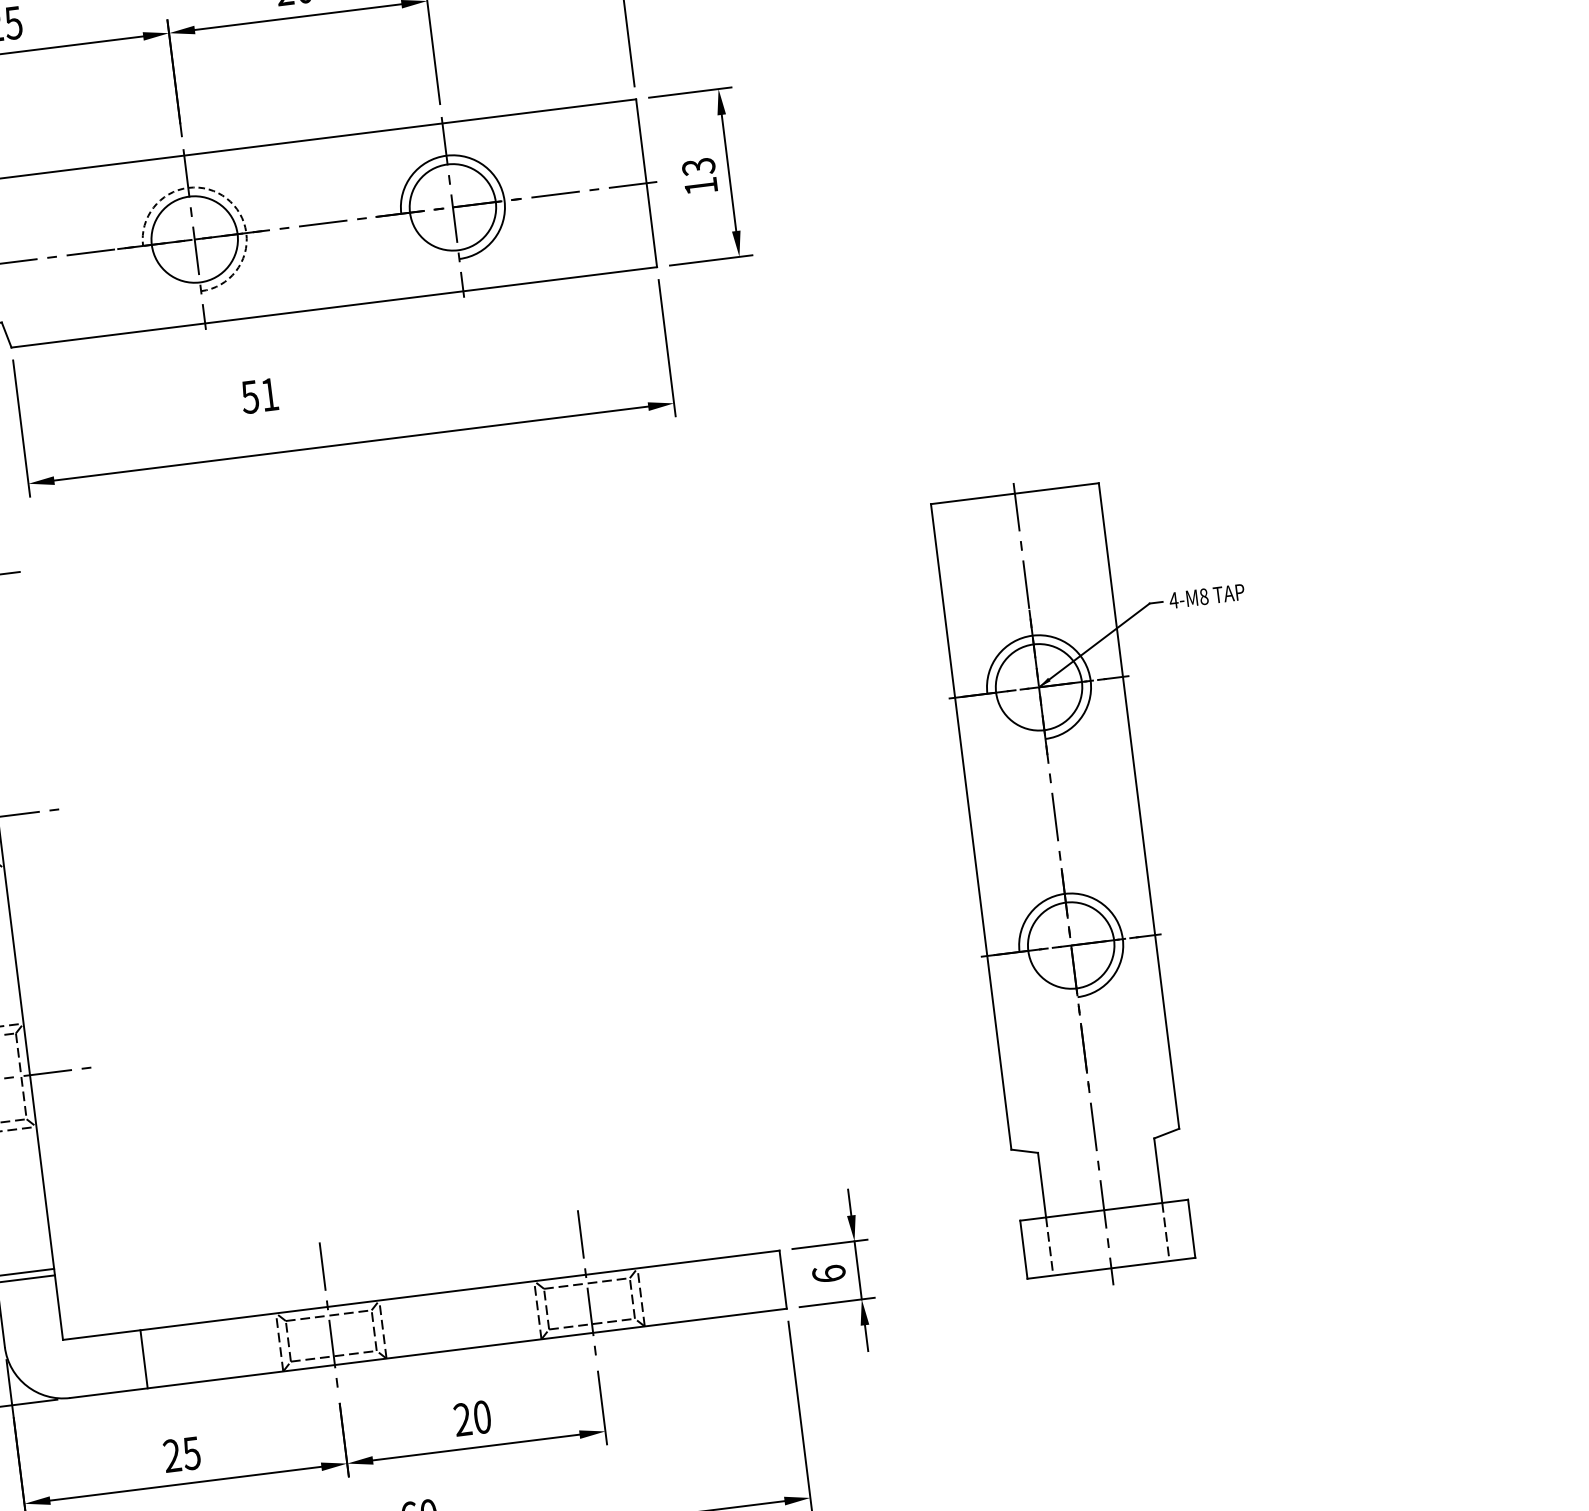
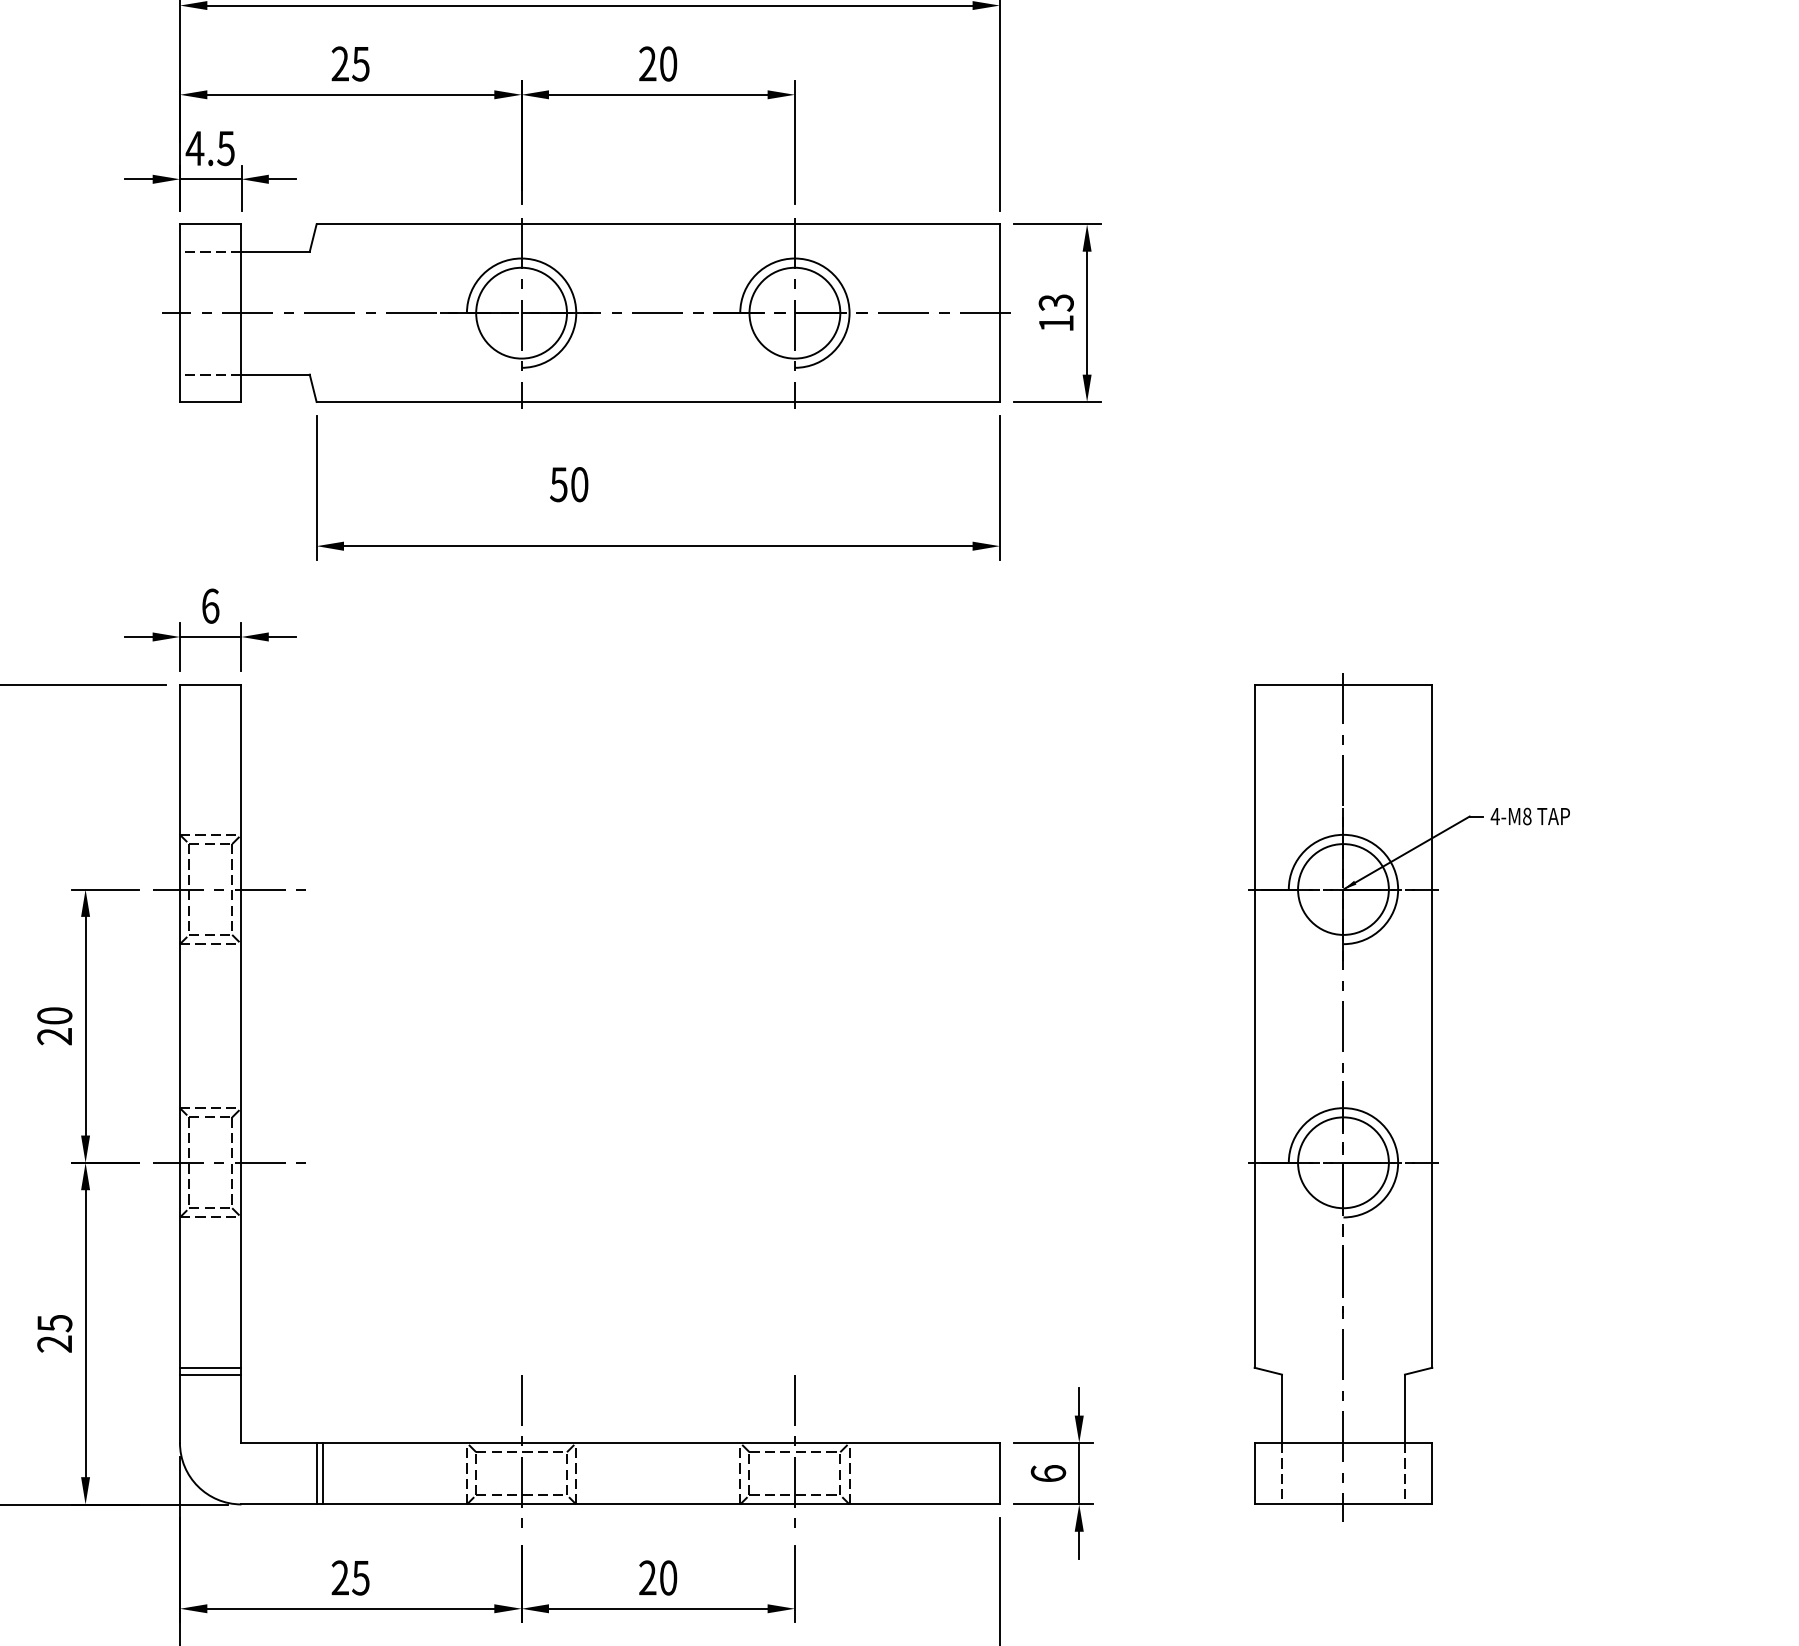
arc: (226, 198) -> (560, 274), dashed -> solid
text: (269, 394) -> (579, 484), 51 -> 50
line: (137, 1359) -> (316, 1473), added

